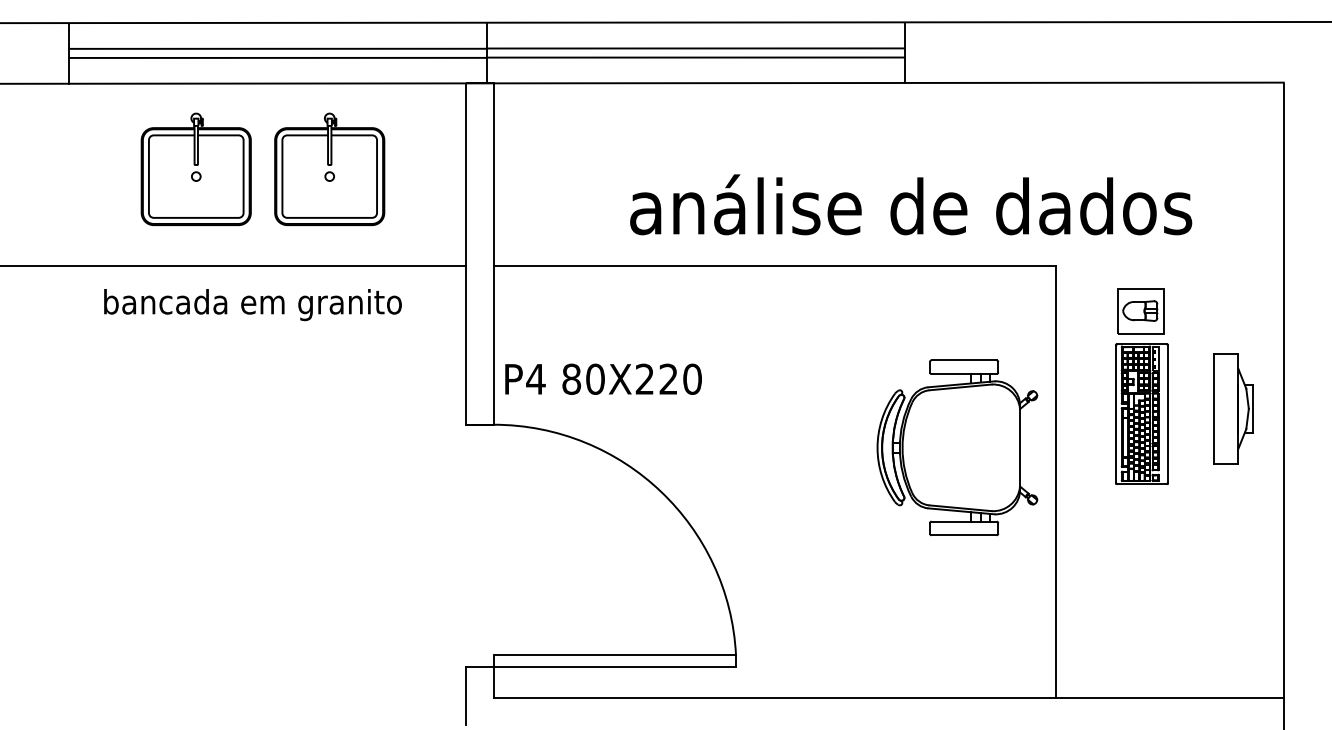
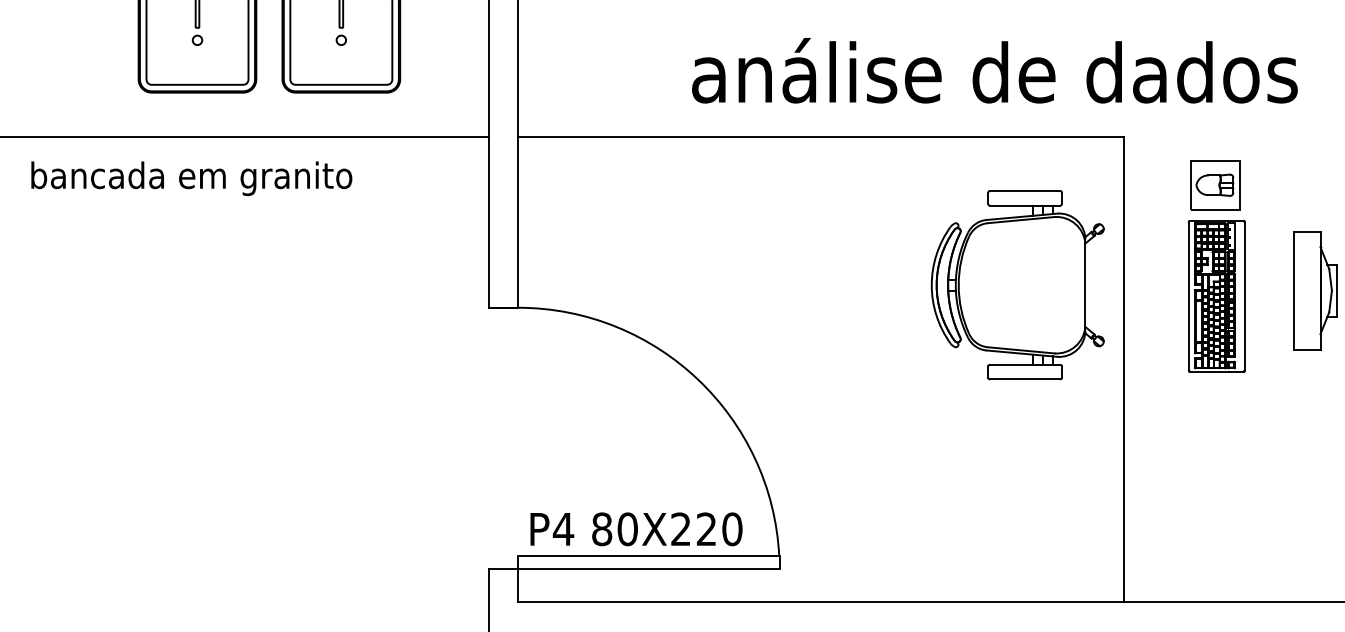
text: (911, 204) -> (995, 70), moved
text: (252, 305) -> (191, 179), moved
text: (603, 378) -> (636, 528), moved
part: (957, 447) -> (1017, 284), moved

